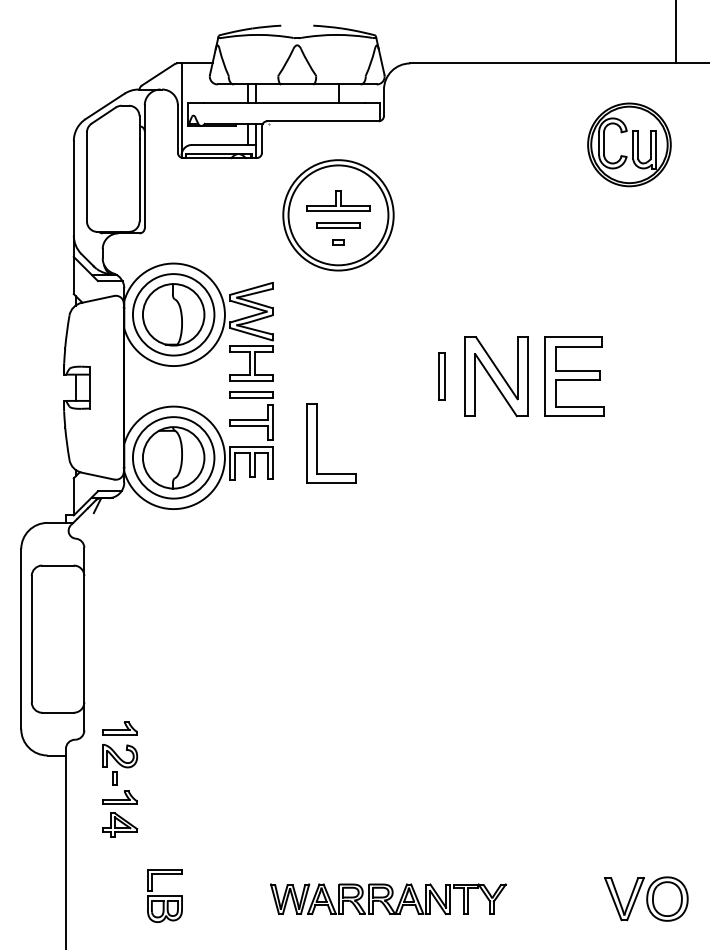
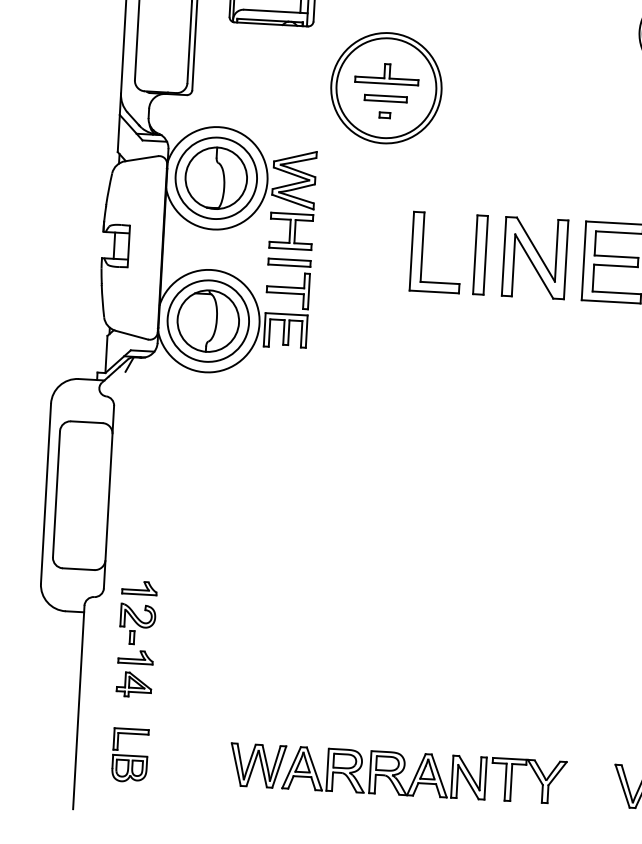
part: (441, 376) -> (480, 254), size x1.67
part: (317, 443) -> (422, 251), moved
part: (164, 895) -> (129, 755), moved
part: (388, 899) -> (398, 774), size x1.43

